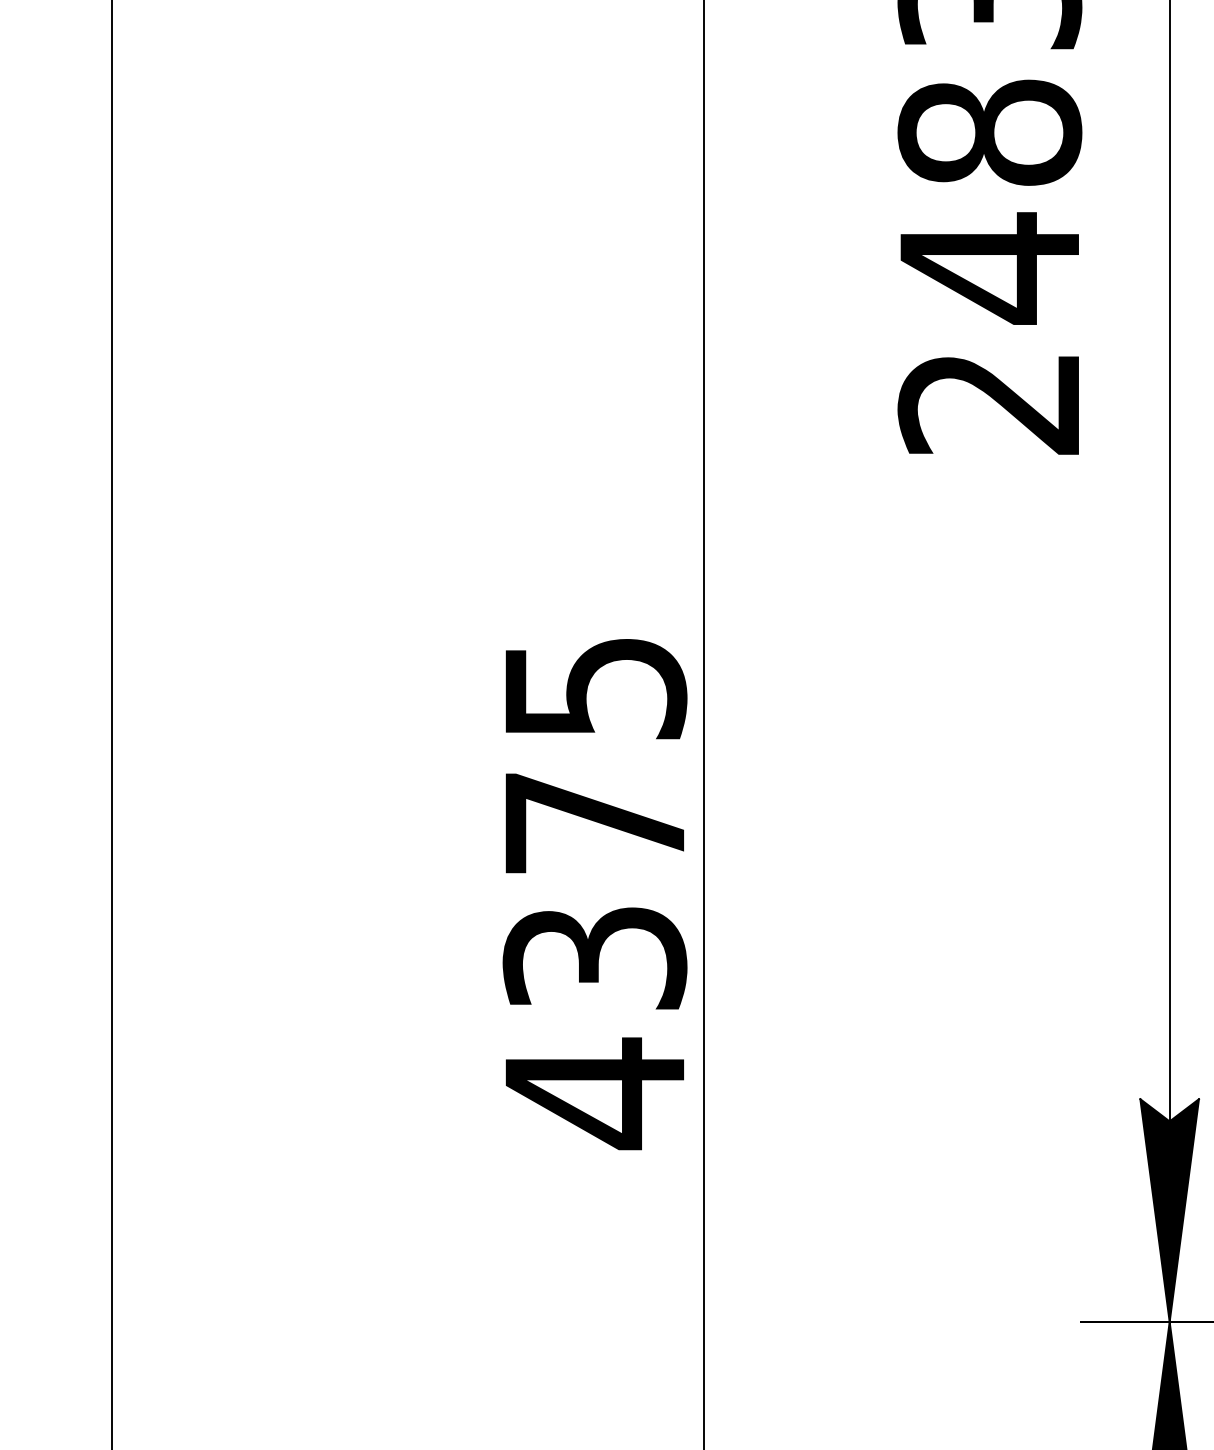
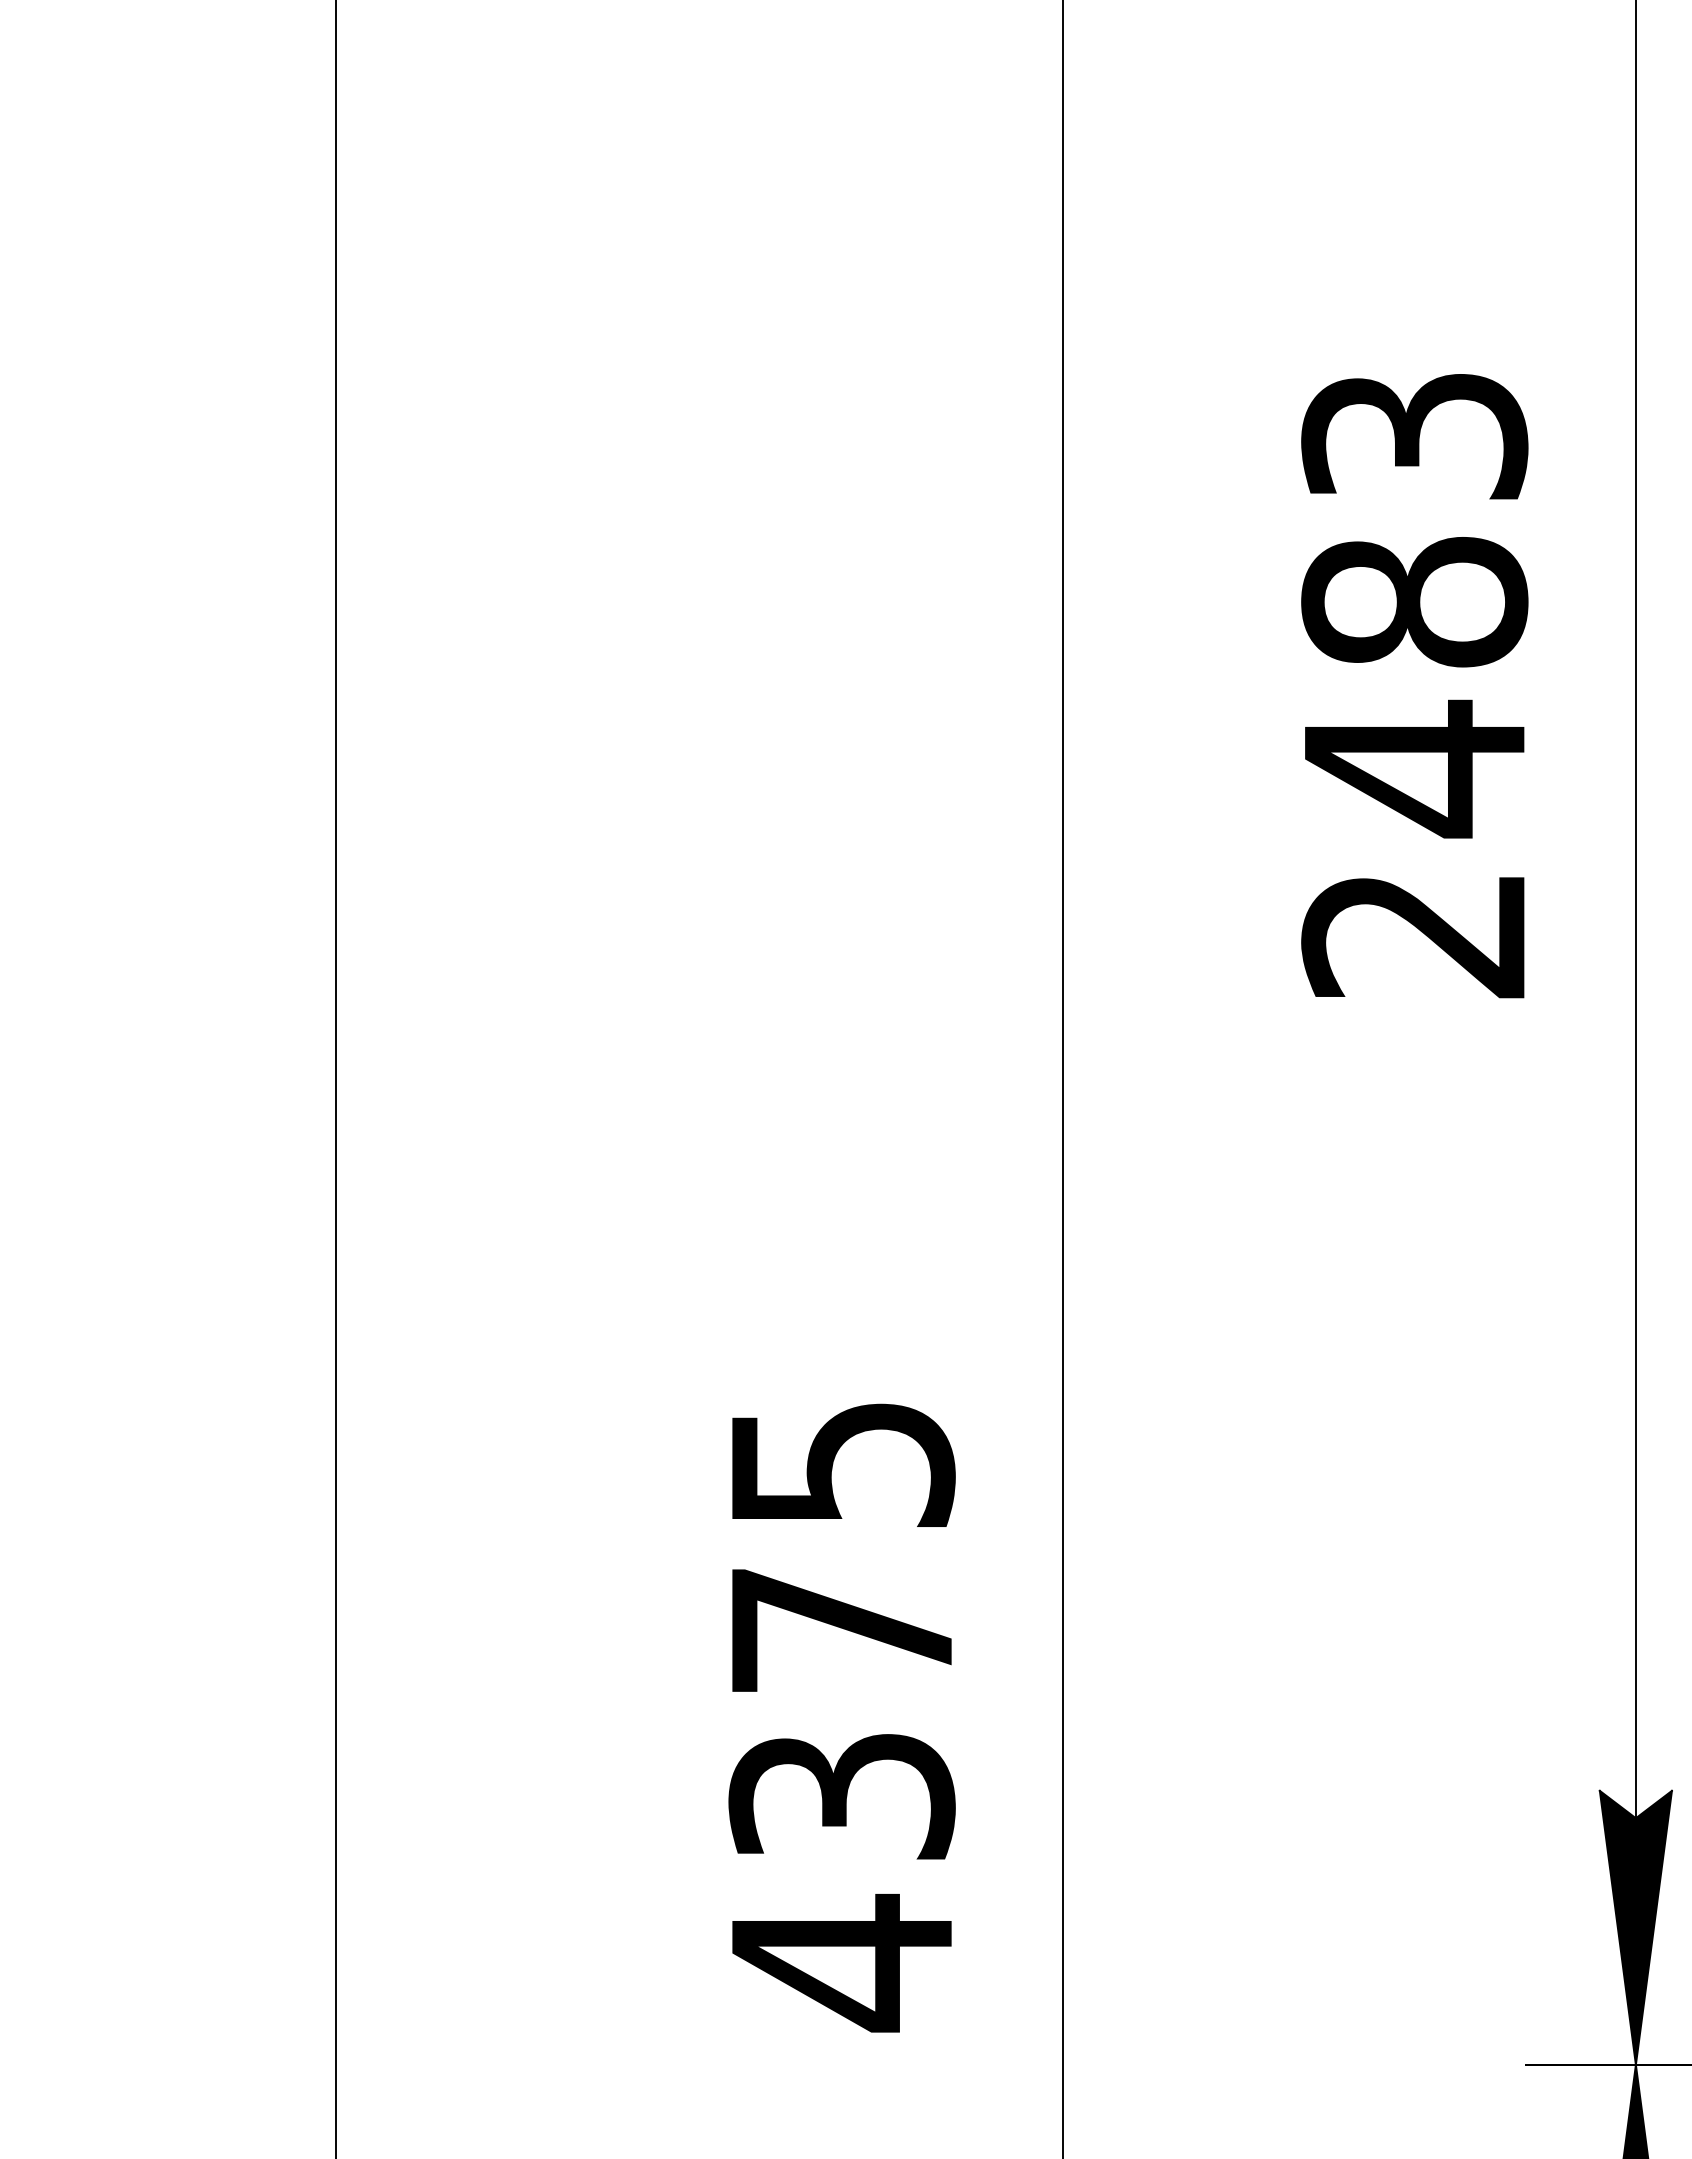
text: (594, 894) -> (841, 1717), moved

